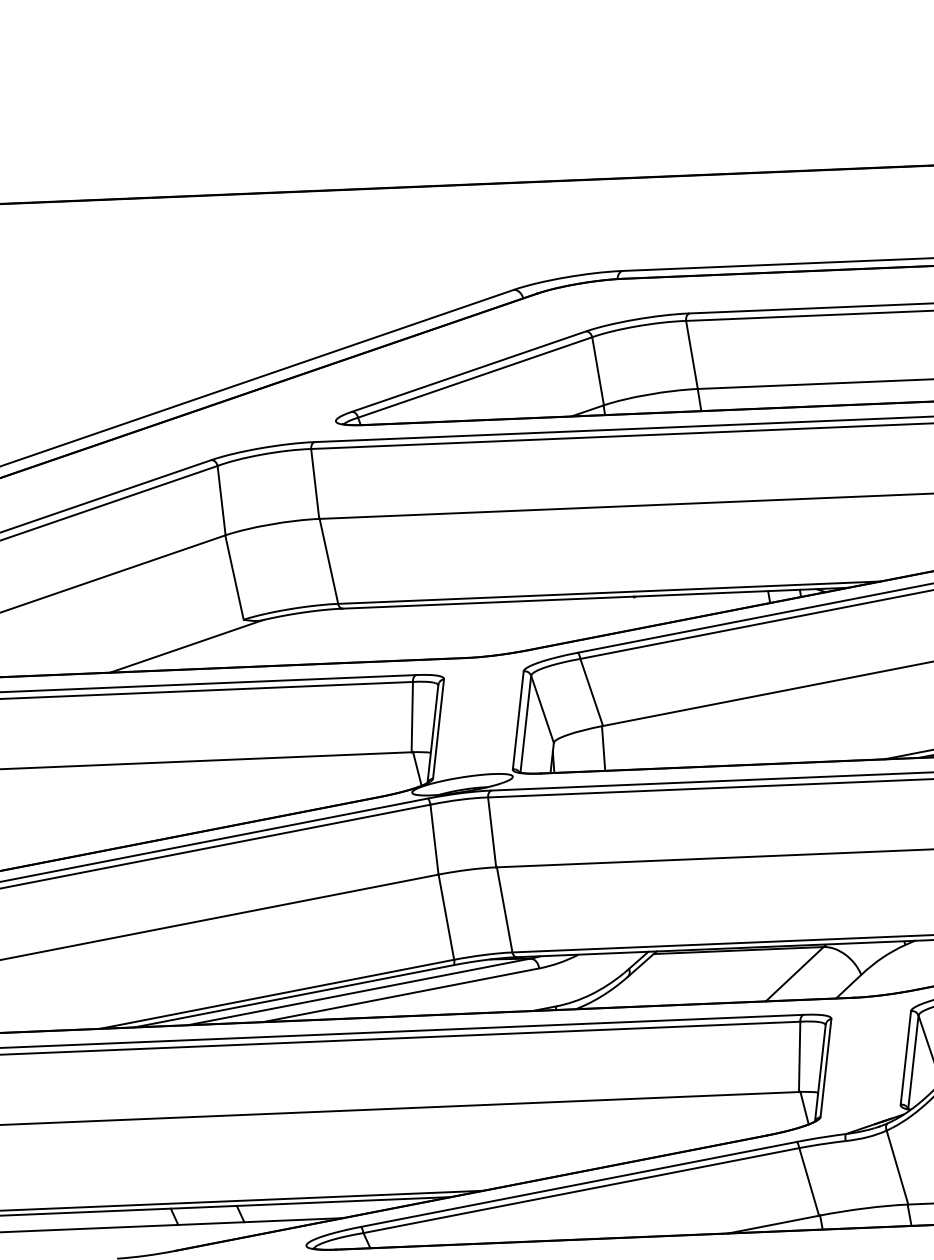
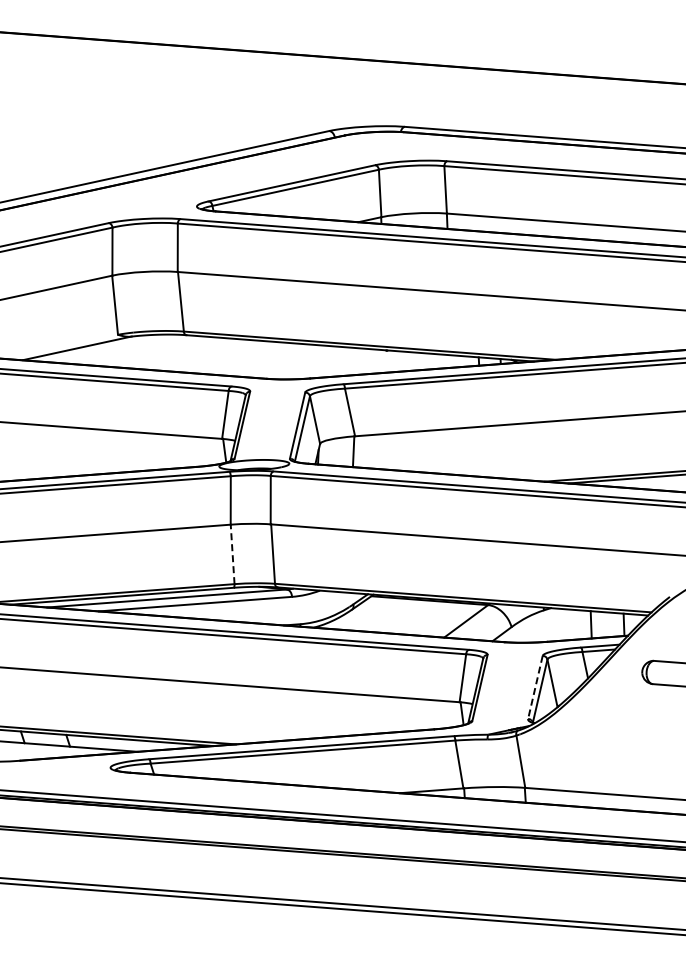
line: (446, 917) -> (232, 554), solid -> dashed
line: (906, 1057) -> (535, 687), solid -> dashed

